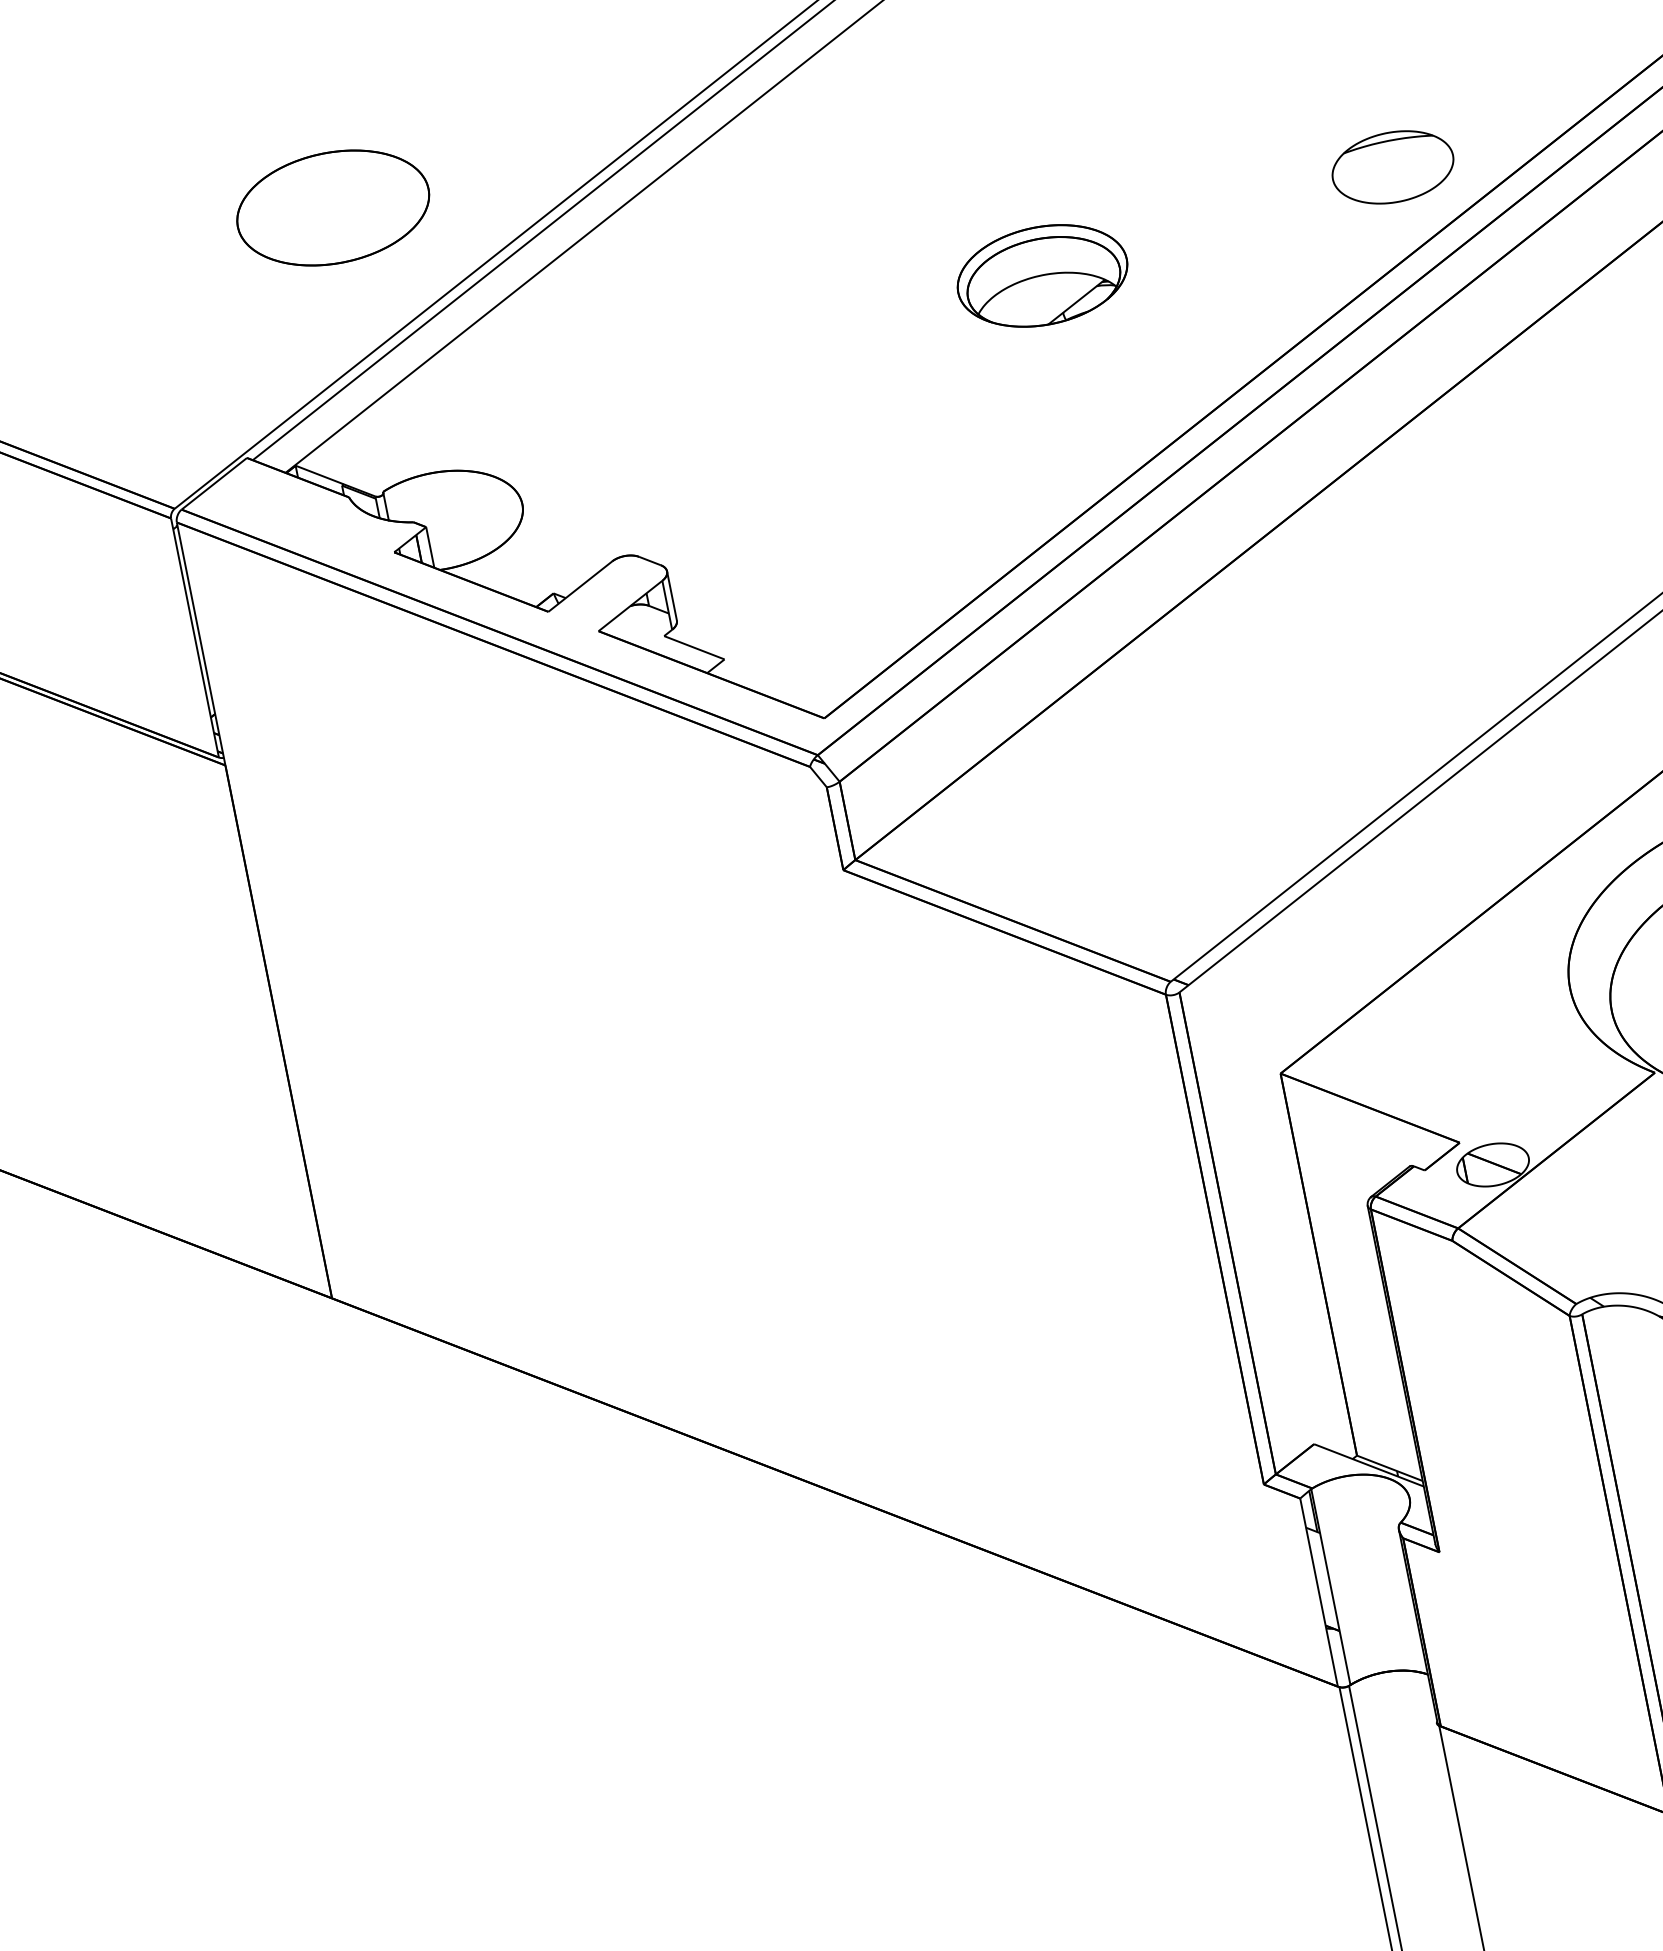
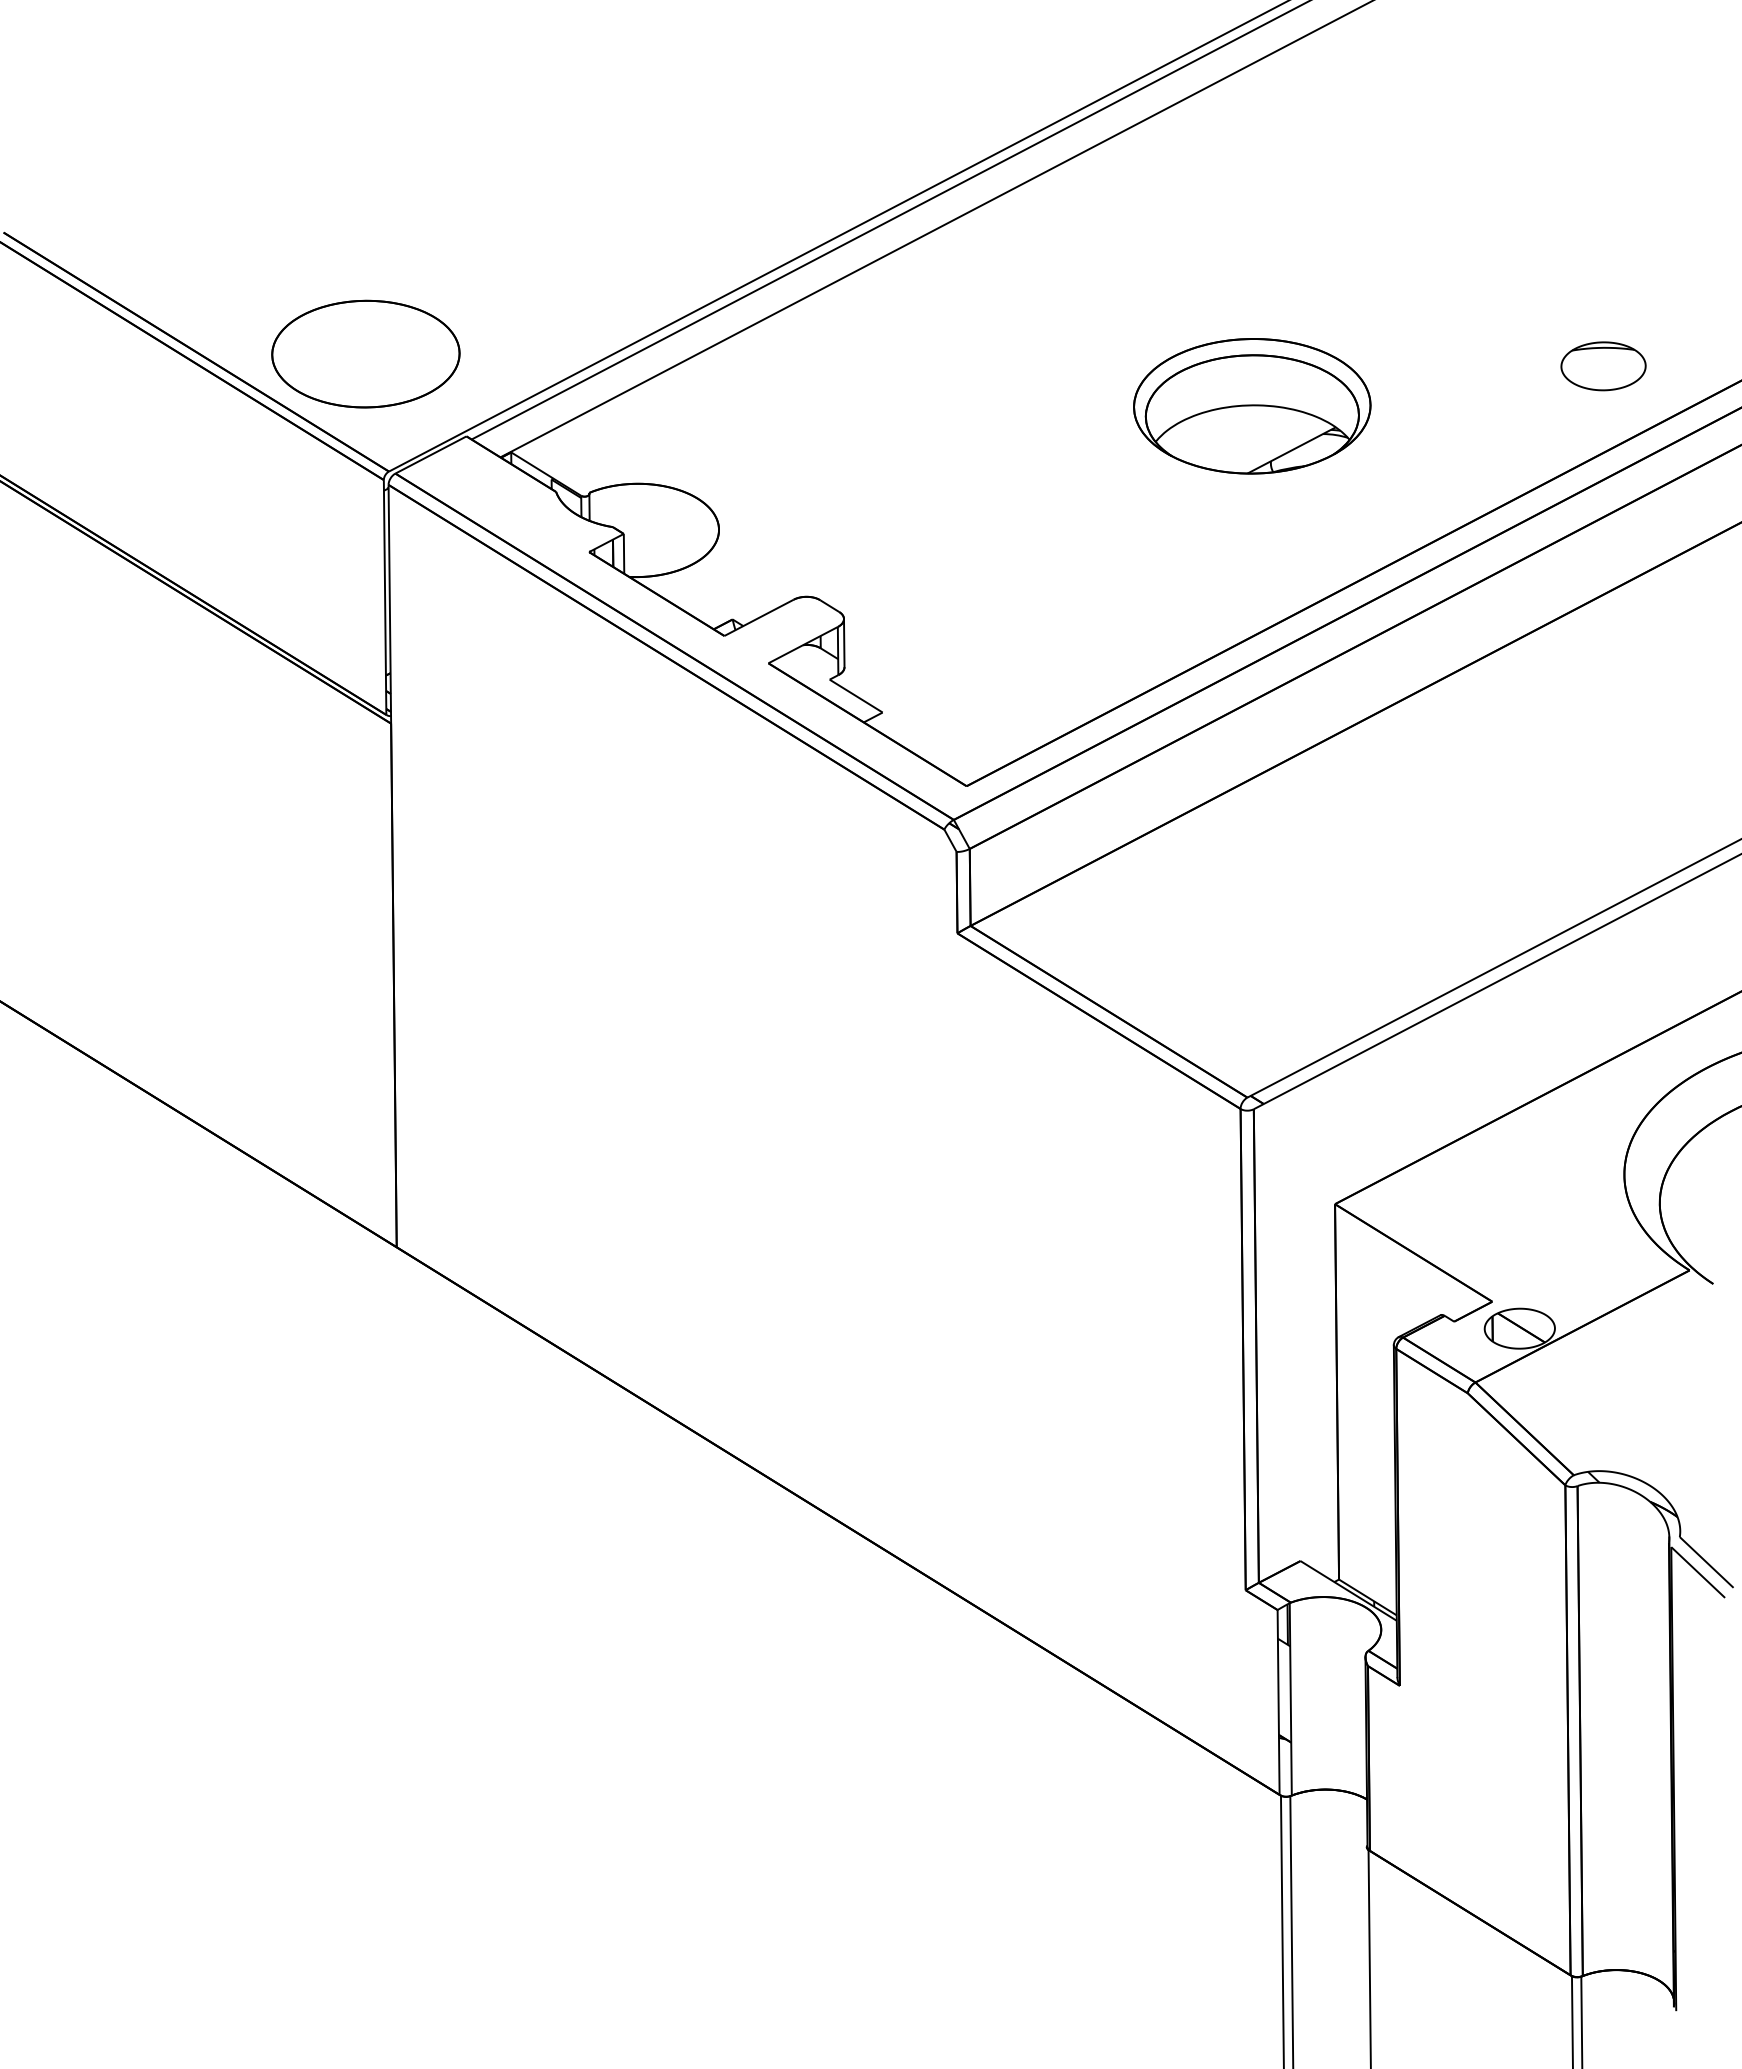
part: (1392, 167) -> (1603, 366), size x0.71
part: (332, 207) -> (365, 353), moved
part: (1042, 276) -> (1252, 406), size x1.43

